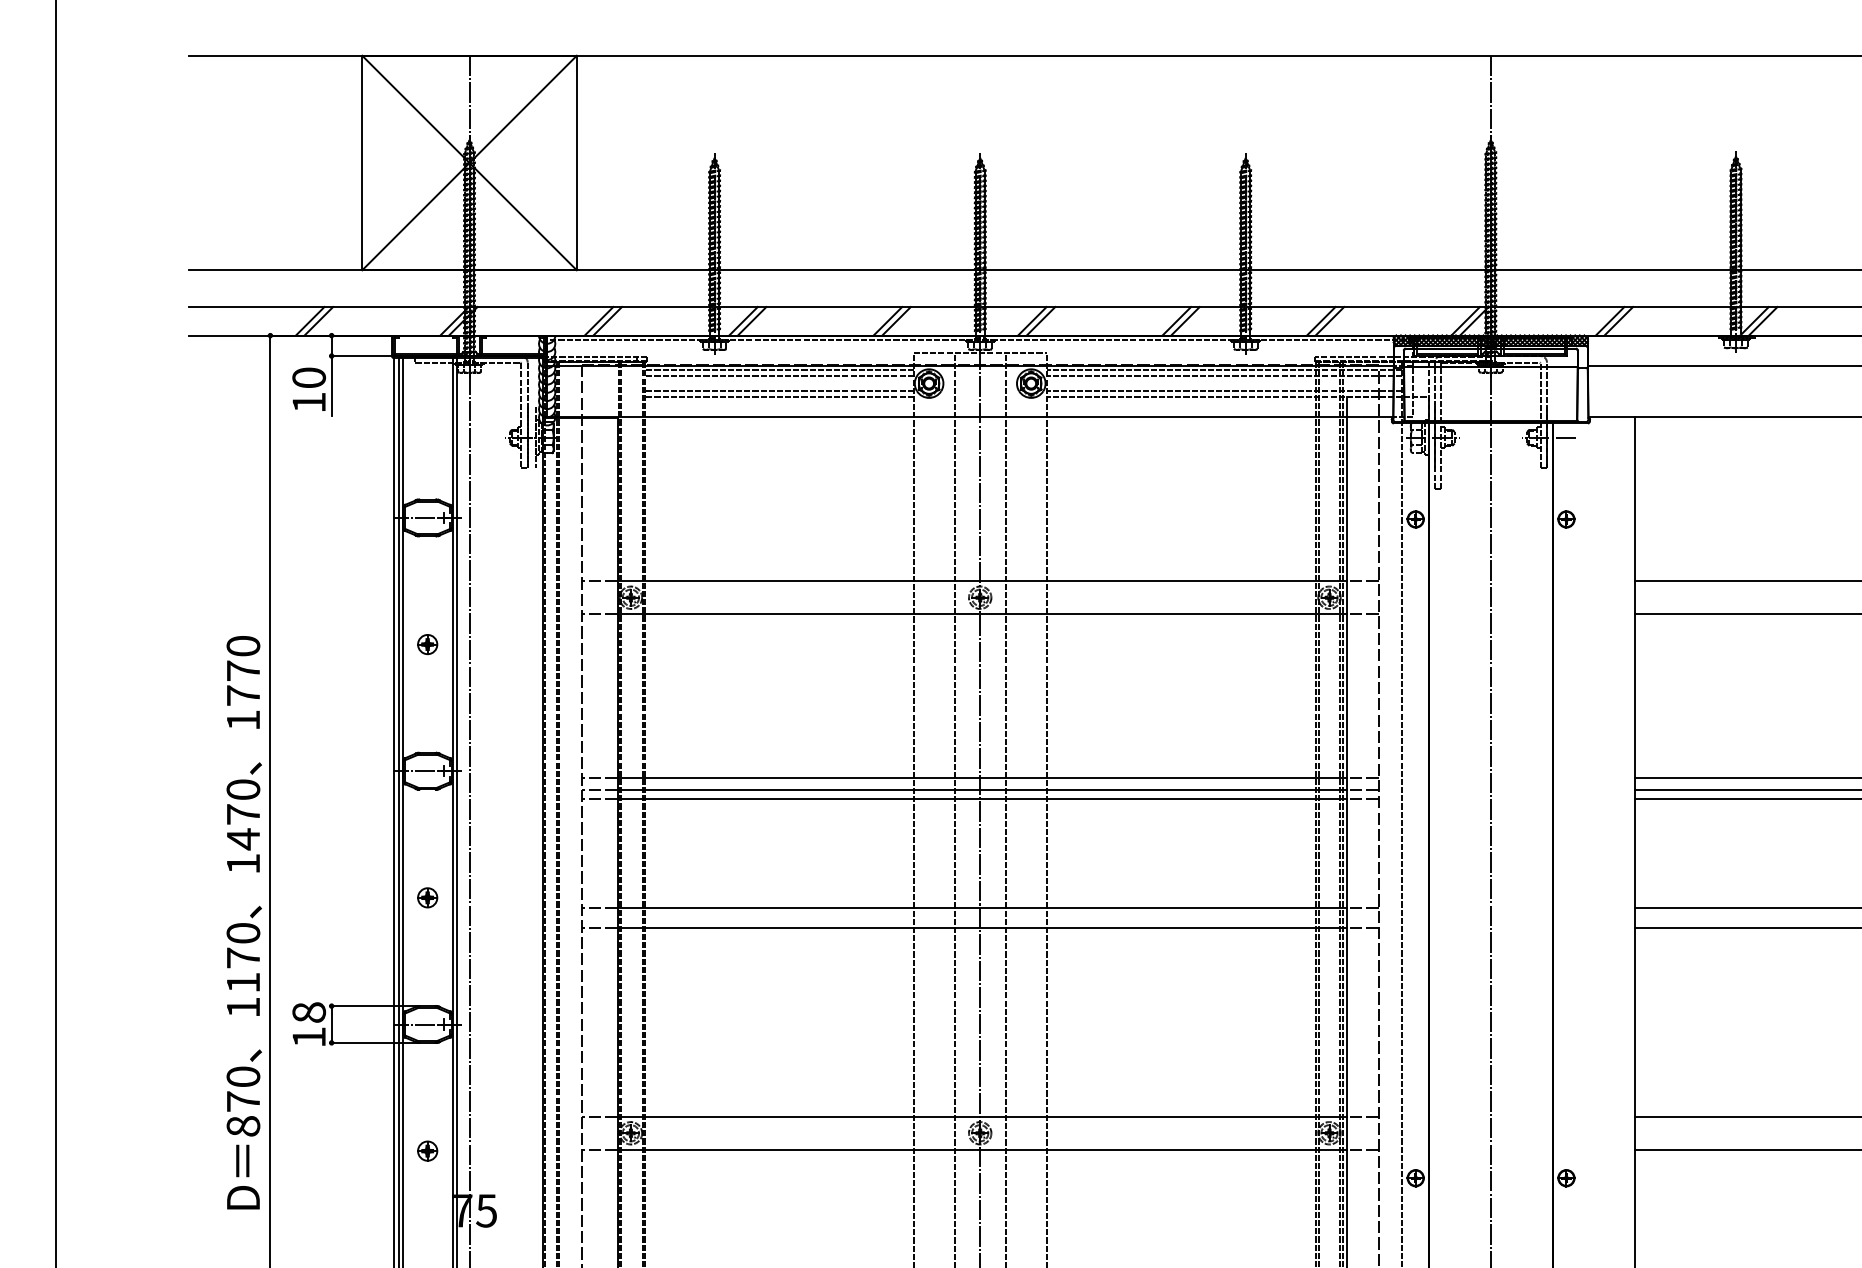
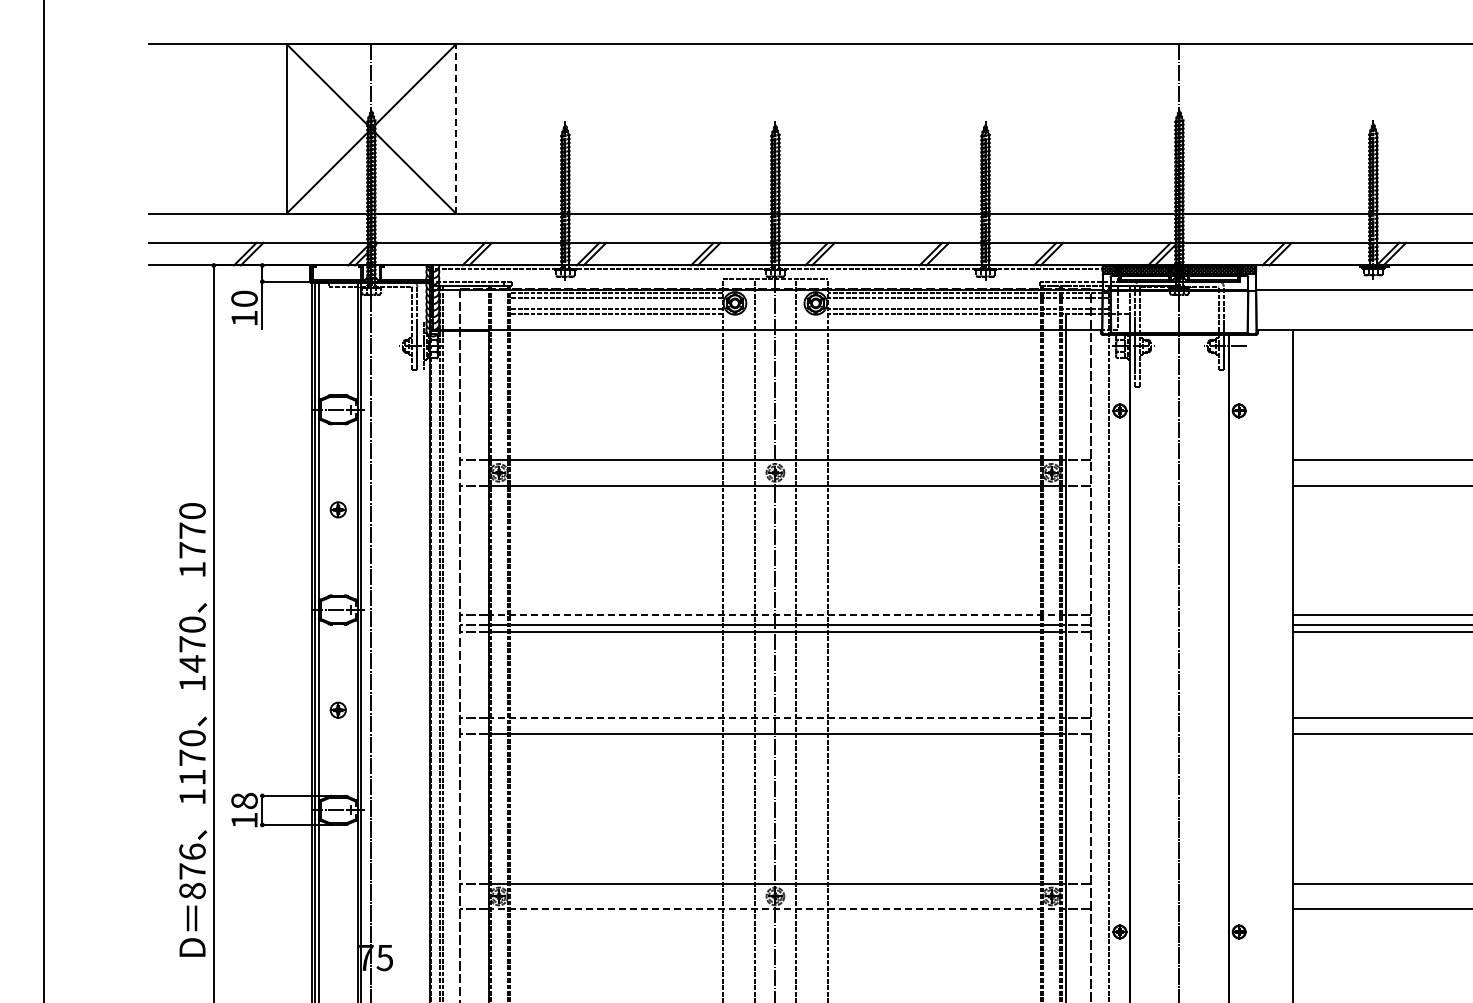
line: (577, 162) -> (456, 128), solid -> dashed
line: (981, 778) -> (776, 615), solid -> dashed
line: (981, 907) -> (776, 717), solid -> dashed
text: (243, 1076) -> (192, 851), 870 -> 876
line: (981, 1149) -> (776, 909), solid -> dashed
part: (426, 1150) -> (337, 910), removed

